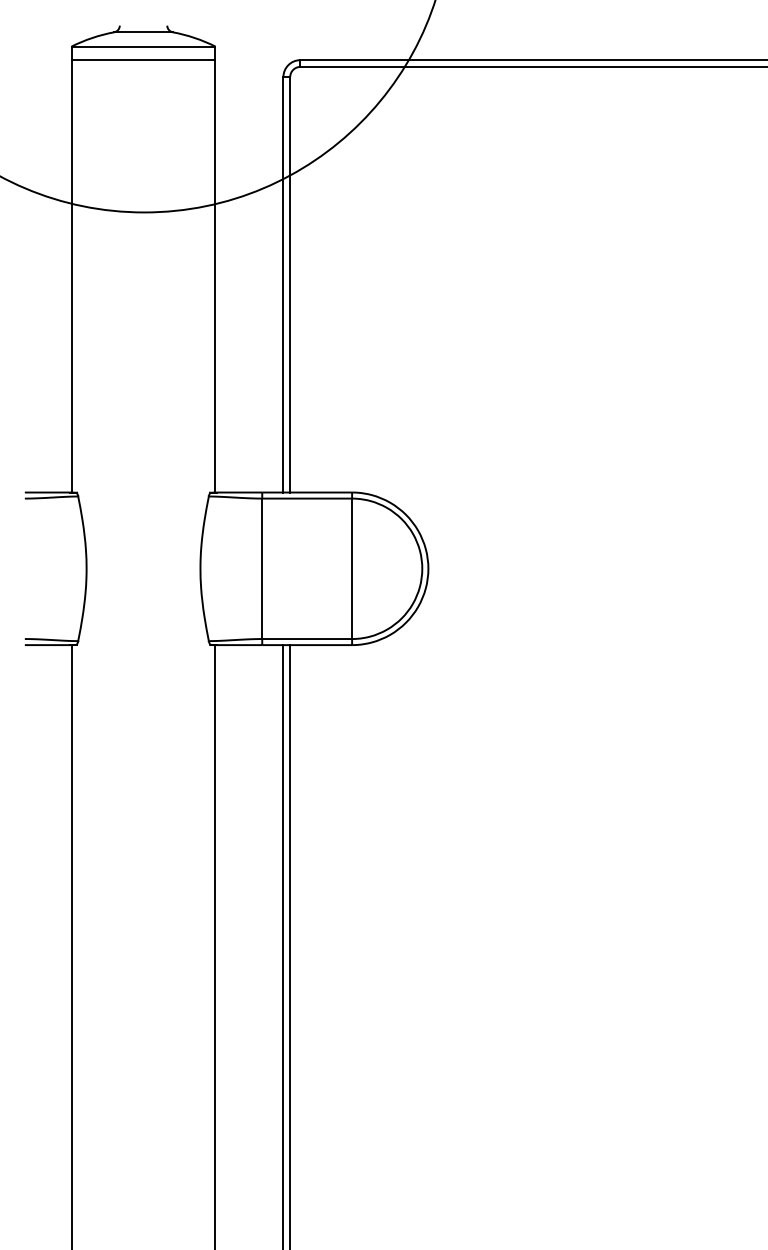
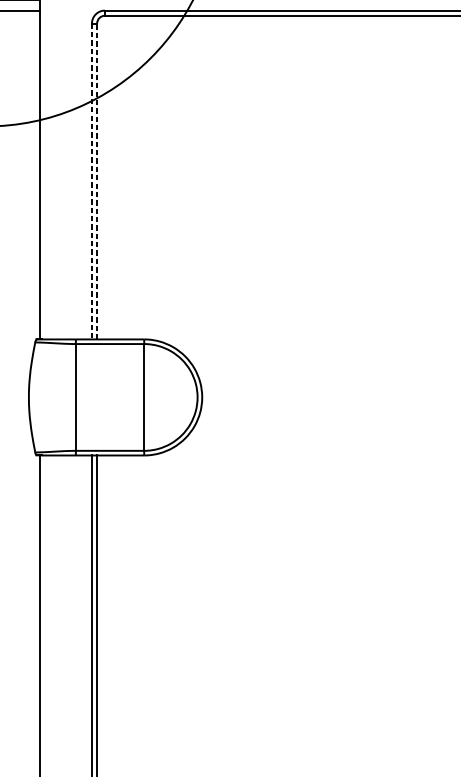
line: (283, 284) -> (92, 181), solid -> dashed
line: (290, 284) -> (97, 181), solid -> dashed

